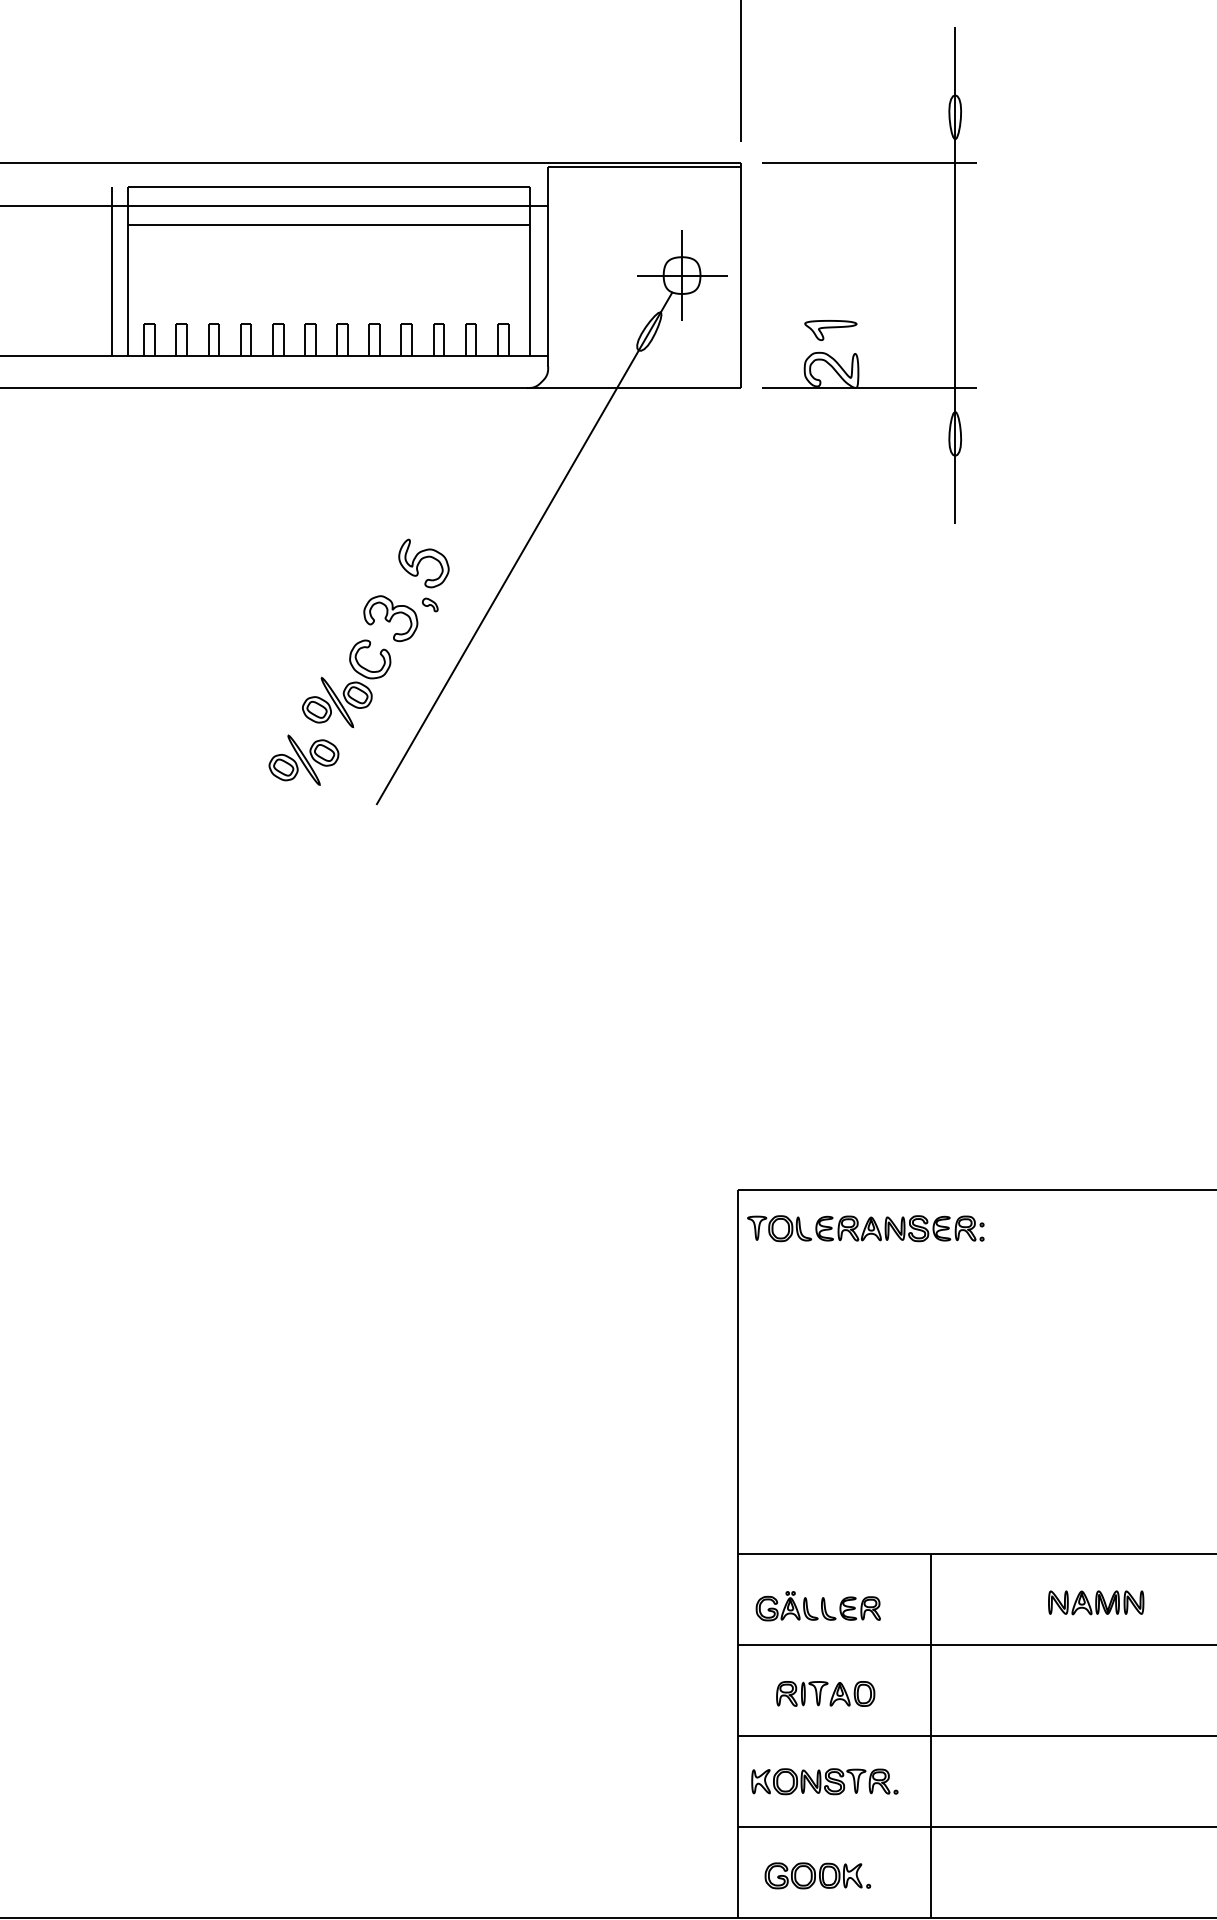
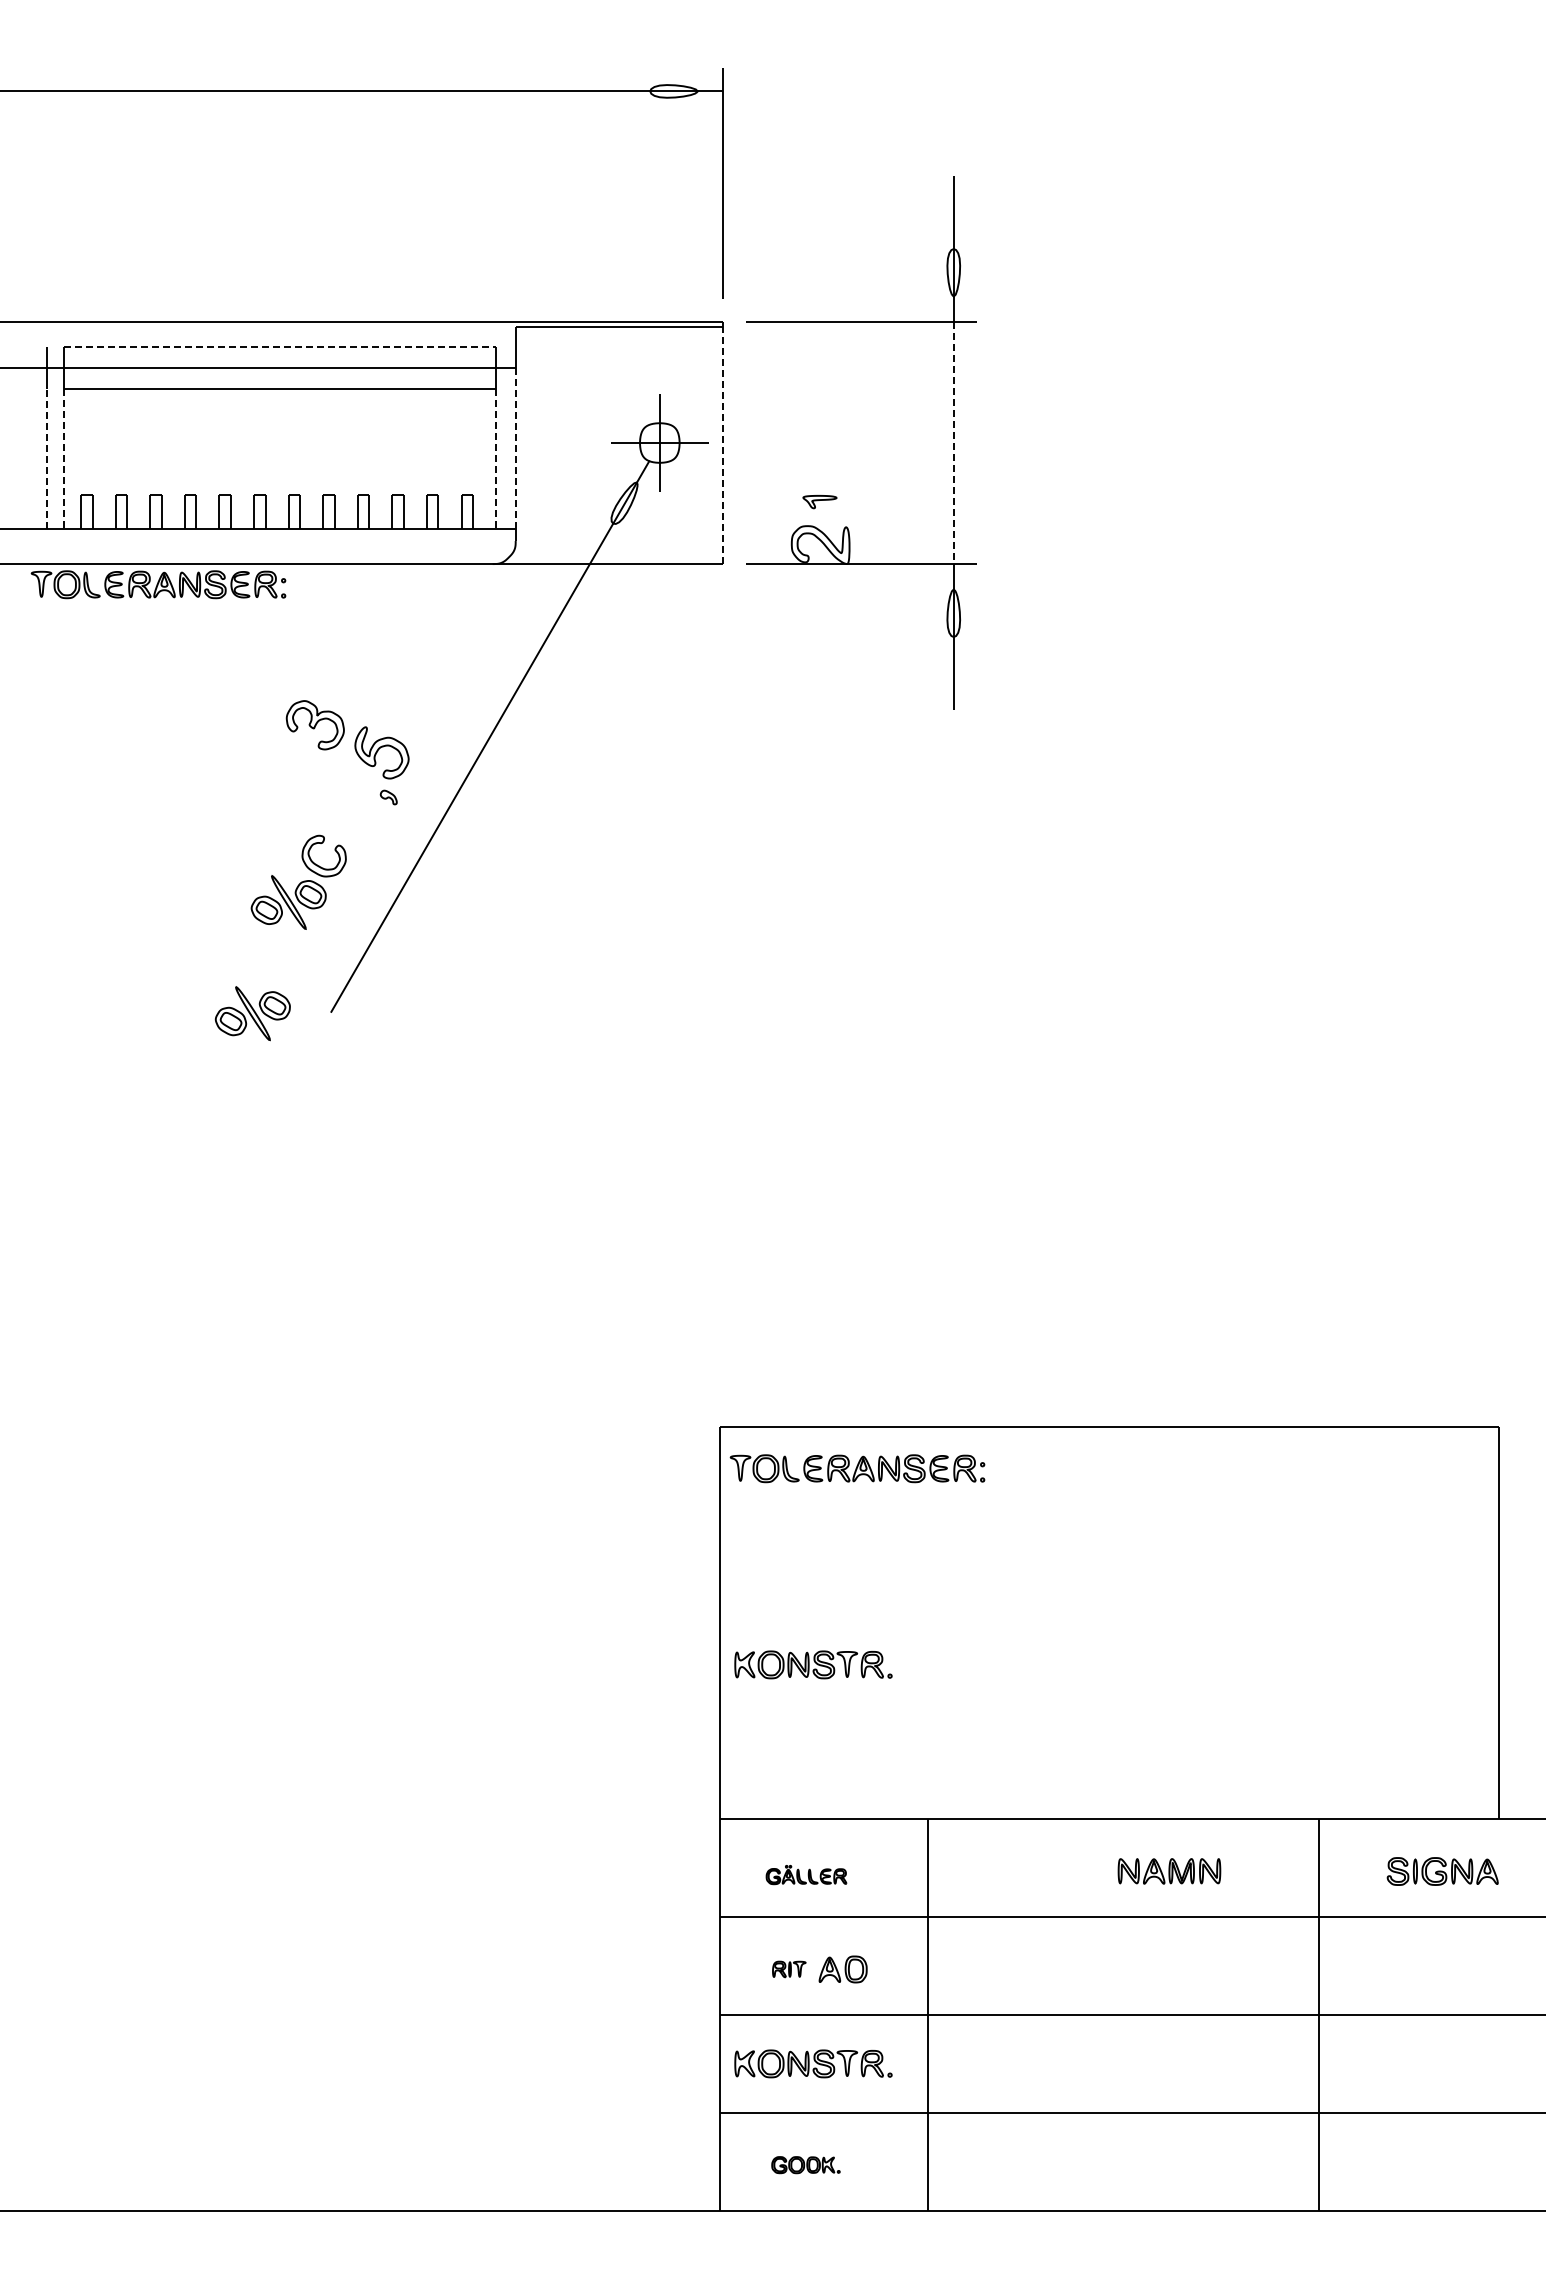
line: (329, 186) -> (280, 347), solid -> dashed
line: (954, 276) -> (953, 443), solid -> dashed
line: (741, 277) -> (723, 445), solid -> dashed
line: (547, 280) -> (515, 448), solid -> dashed
line: (112, 289) -> (46, 458), solid -> dashed
line: (128, 290) -> (63, 459), solid -> dashed
line: (530, 290) -> (496, 459), solid -> dashed
part: (830, 329) -> (819, 501), size x0.6
part: (216, 407) -> (158, 584), added
part: (390, 618) -> (314, 725), moved
part: (303, 760) -> (252, 1013), moved
part: (824, 1410) -> (813, 1664), added
part: (1096, 1602) -> (1169, 1871), moved
part: (818, 1605) -> (806, 1874), size x0.6
part: (802, 1693) -> (789, 1969), size x0.6
part: (817, 1875) -> (805, 2164), size x0.6

